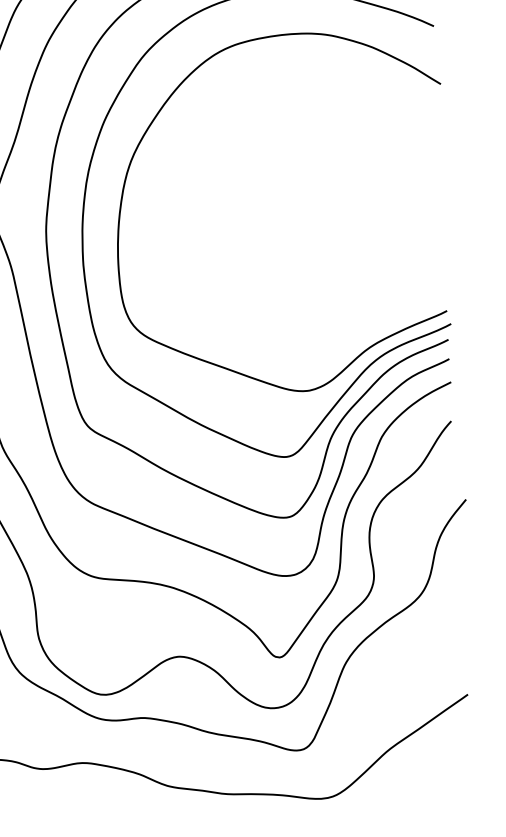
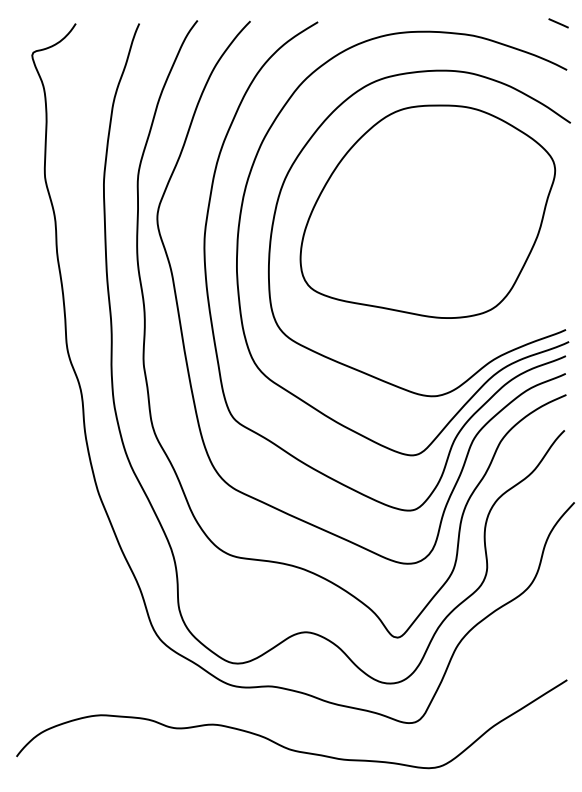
part: (288, 188) -> (427, 211), added

